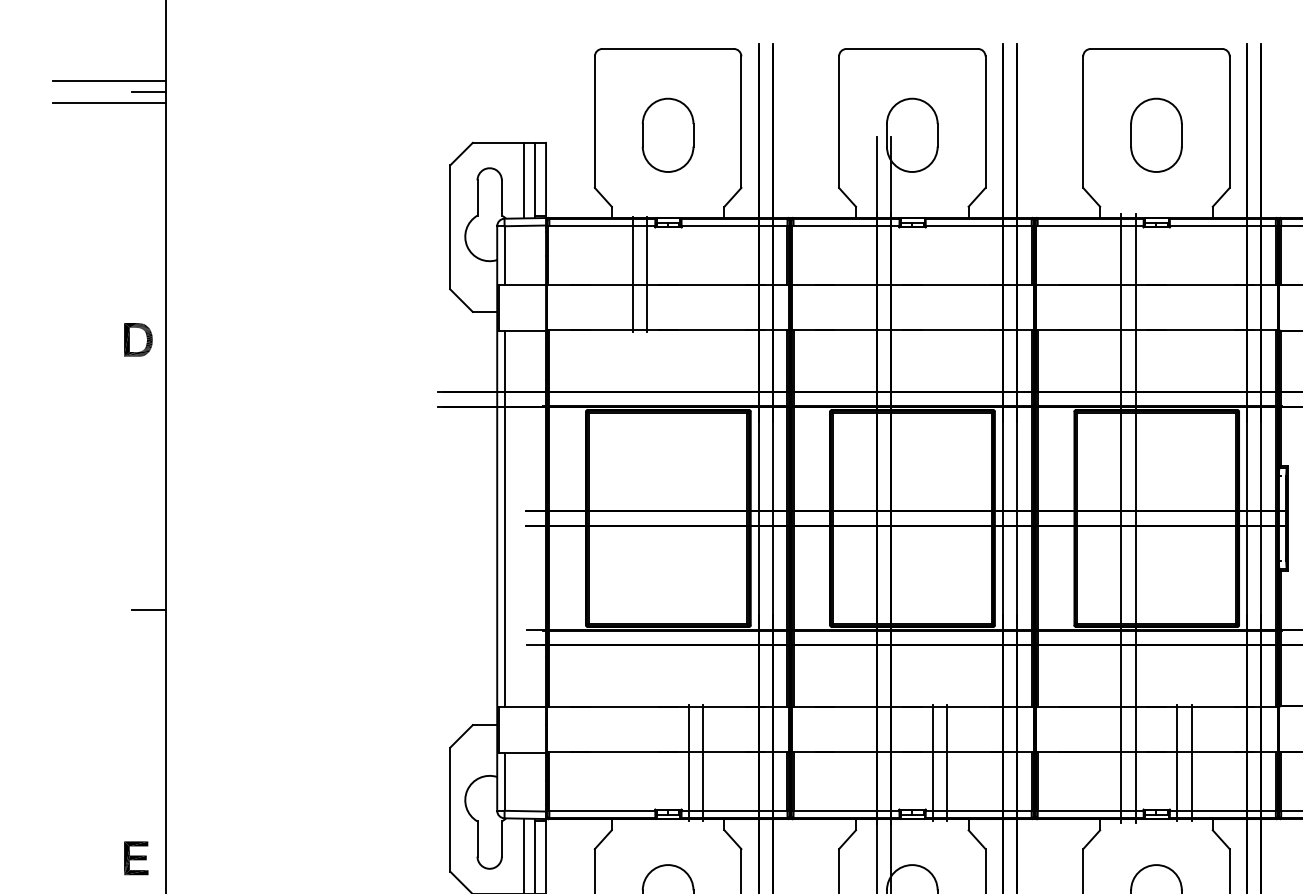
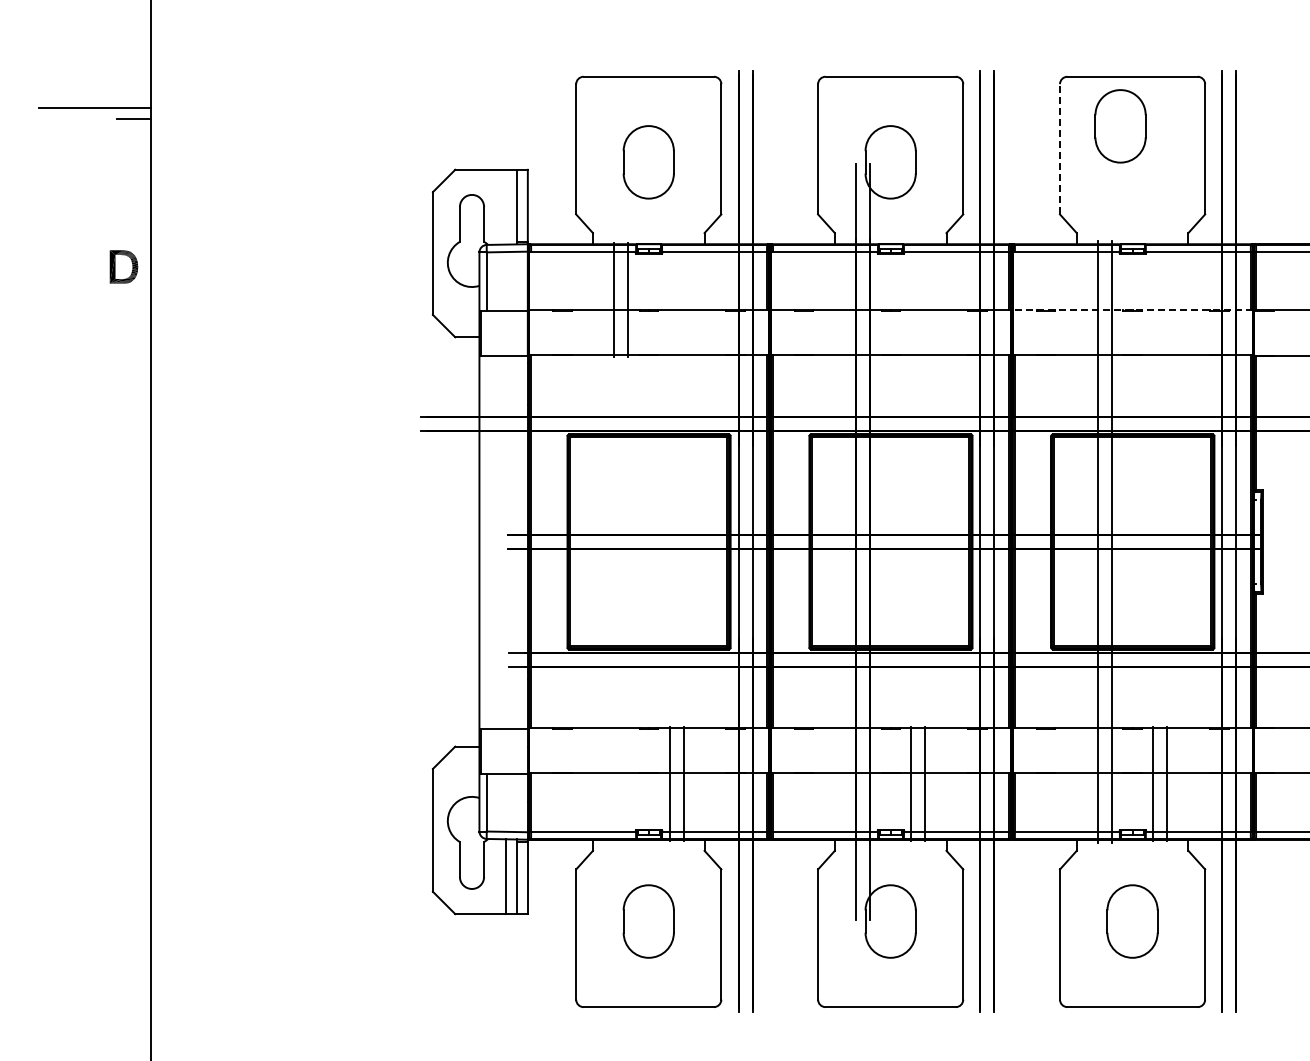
line: (108, 103) -> (94, 130), removed
line: (1083, 121) -> (1060, 148), solid -> dashed
part: (1156, 135) -> (1120, 126), moved
line: (523, 179) -> (505, 206), removed
line: (1156, 284) -> (1132, 310), solid -> dashed
part: (137, 339) -> (123, 266), moved
line: (504, 518) -> (486, 541), removed
line: (148, 609) -> (133, 632), removed
part: (135, 858) -> (121, 878), removed

